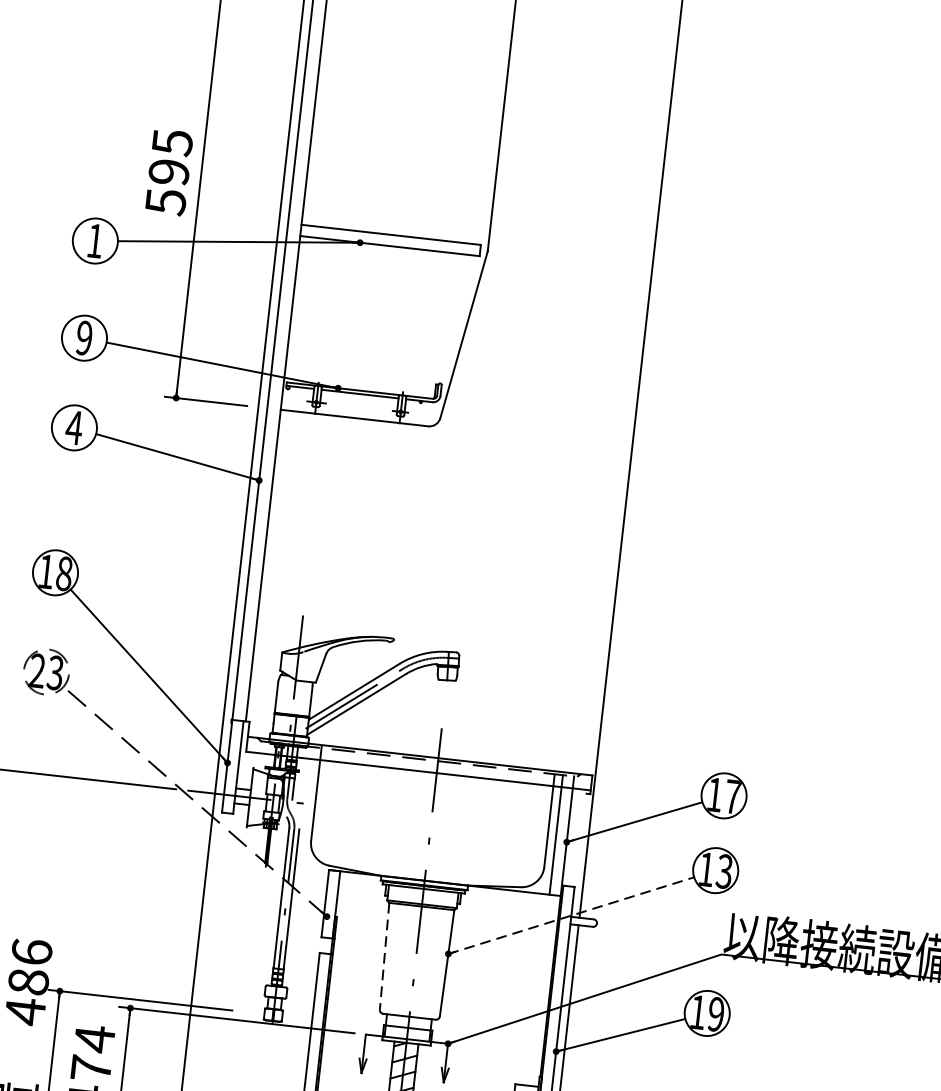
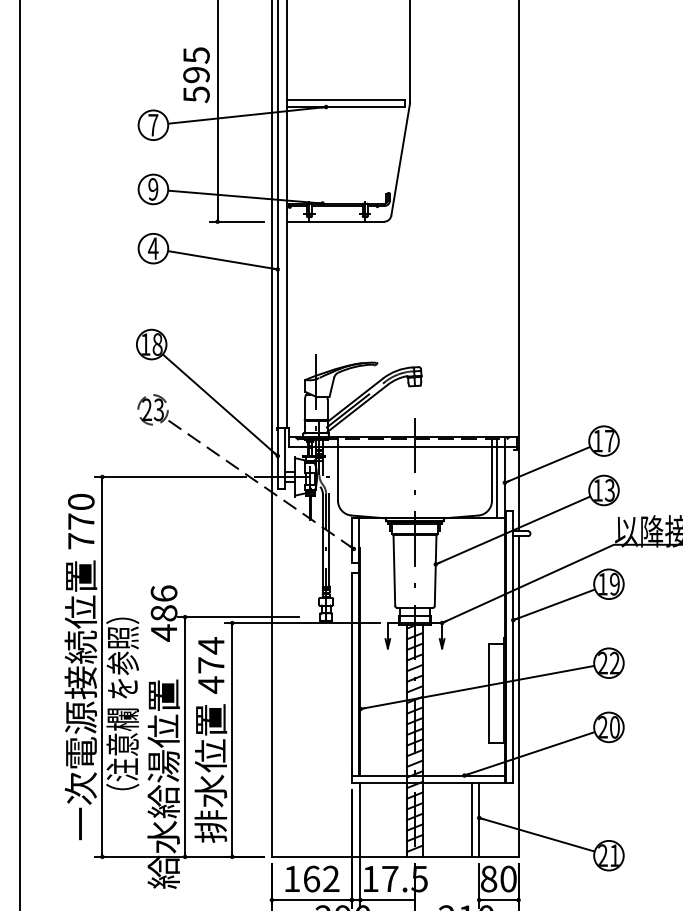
text: (95, 241) -> (153, 125), 1 -> 7
line: (571, 915) -> (513, 530), dashed -> solid
line: (384, 957) -> (394, 571), dashed -> solid

